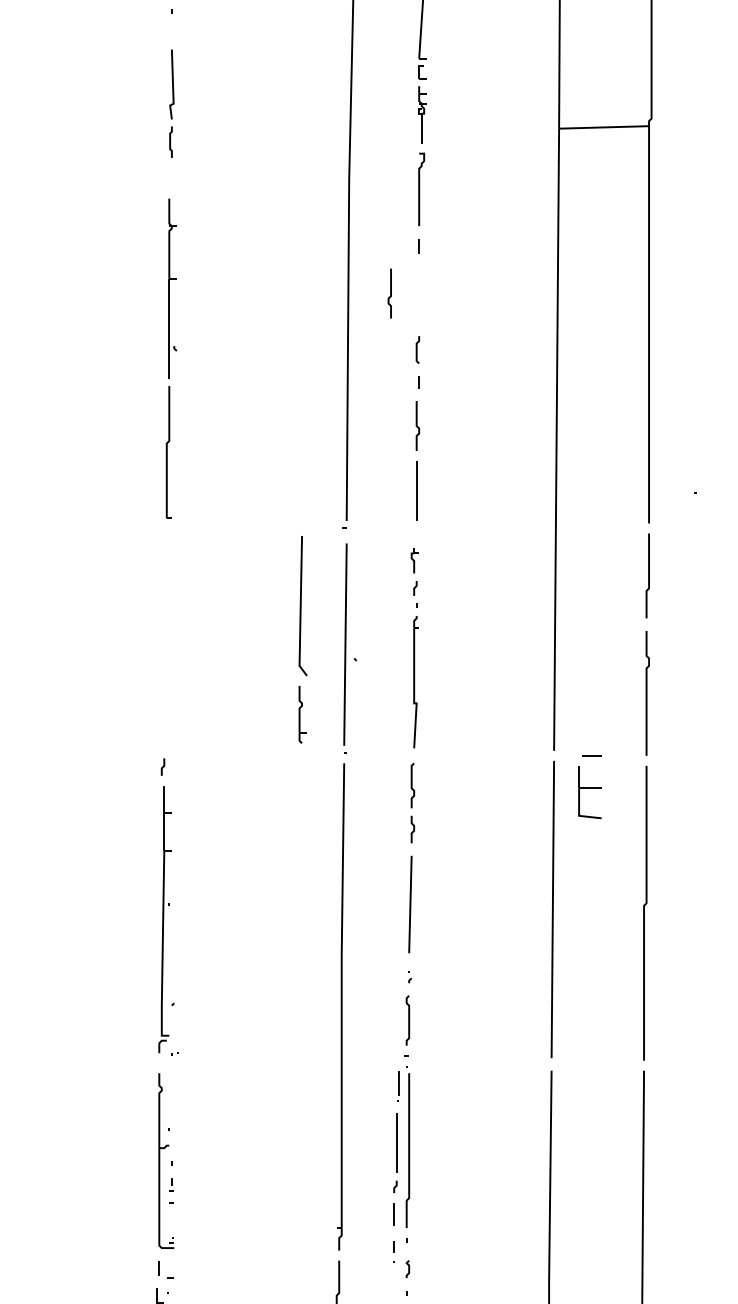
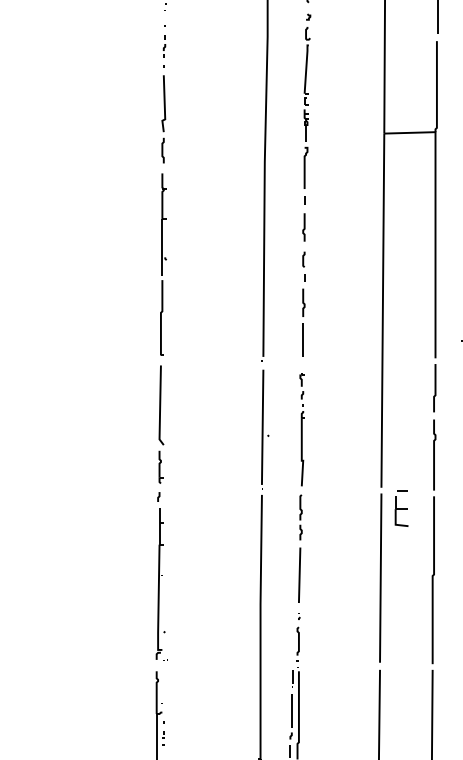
part: (171, 103) -> (163, 119), size x1.43
line: (389, 293) -> (303, 227), moved
part: (303, 639) -> (161, 424), moved

